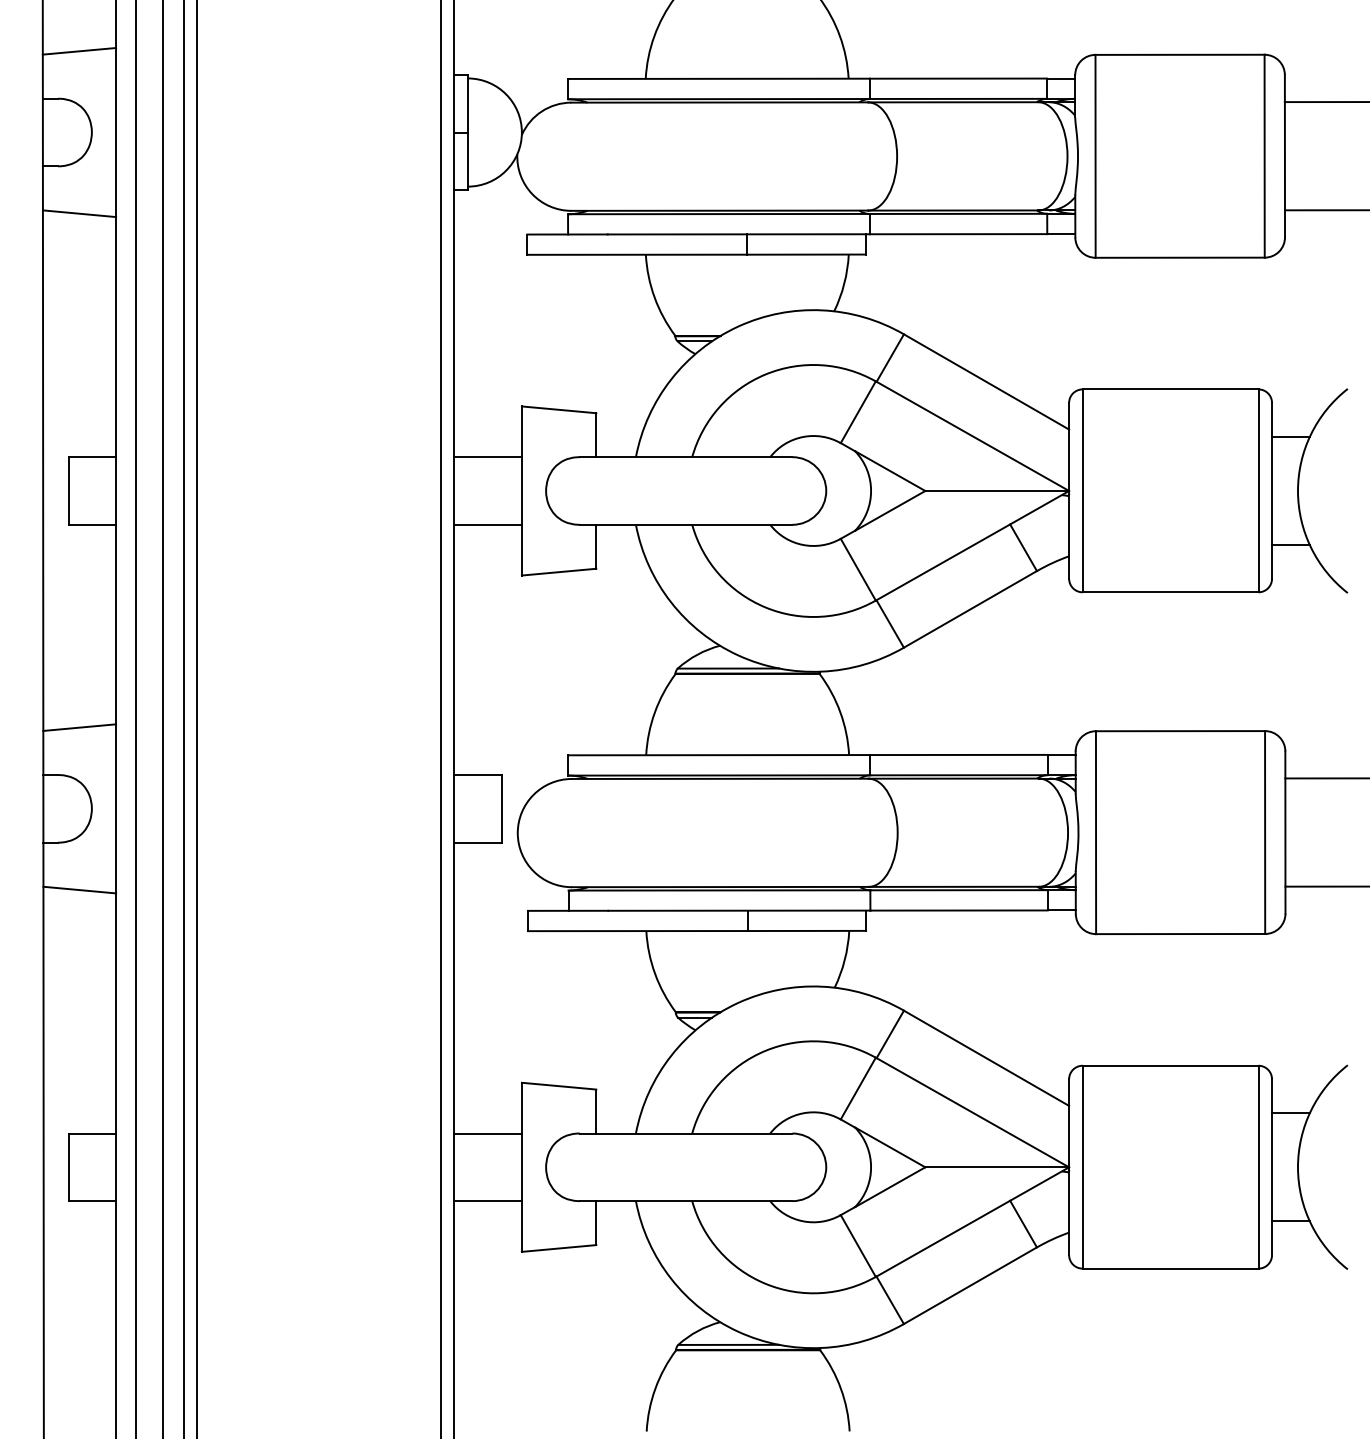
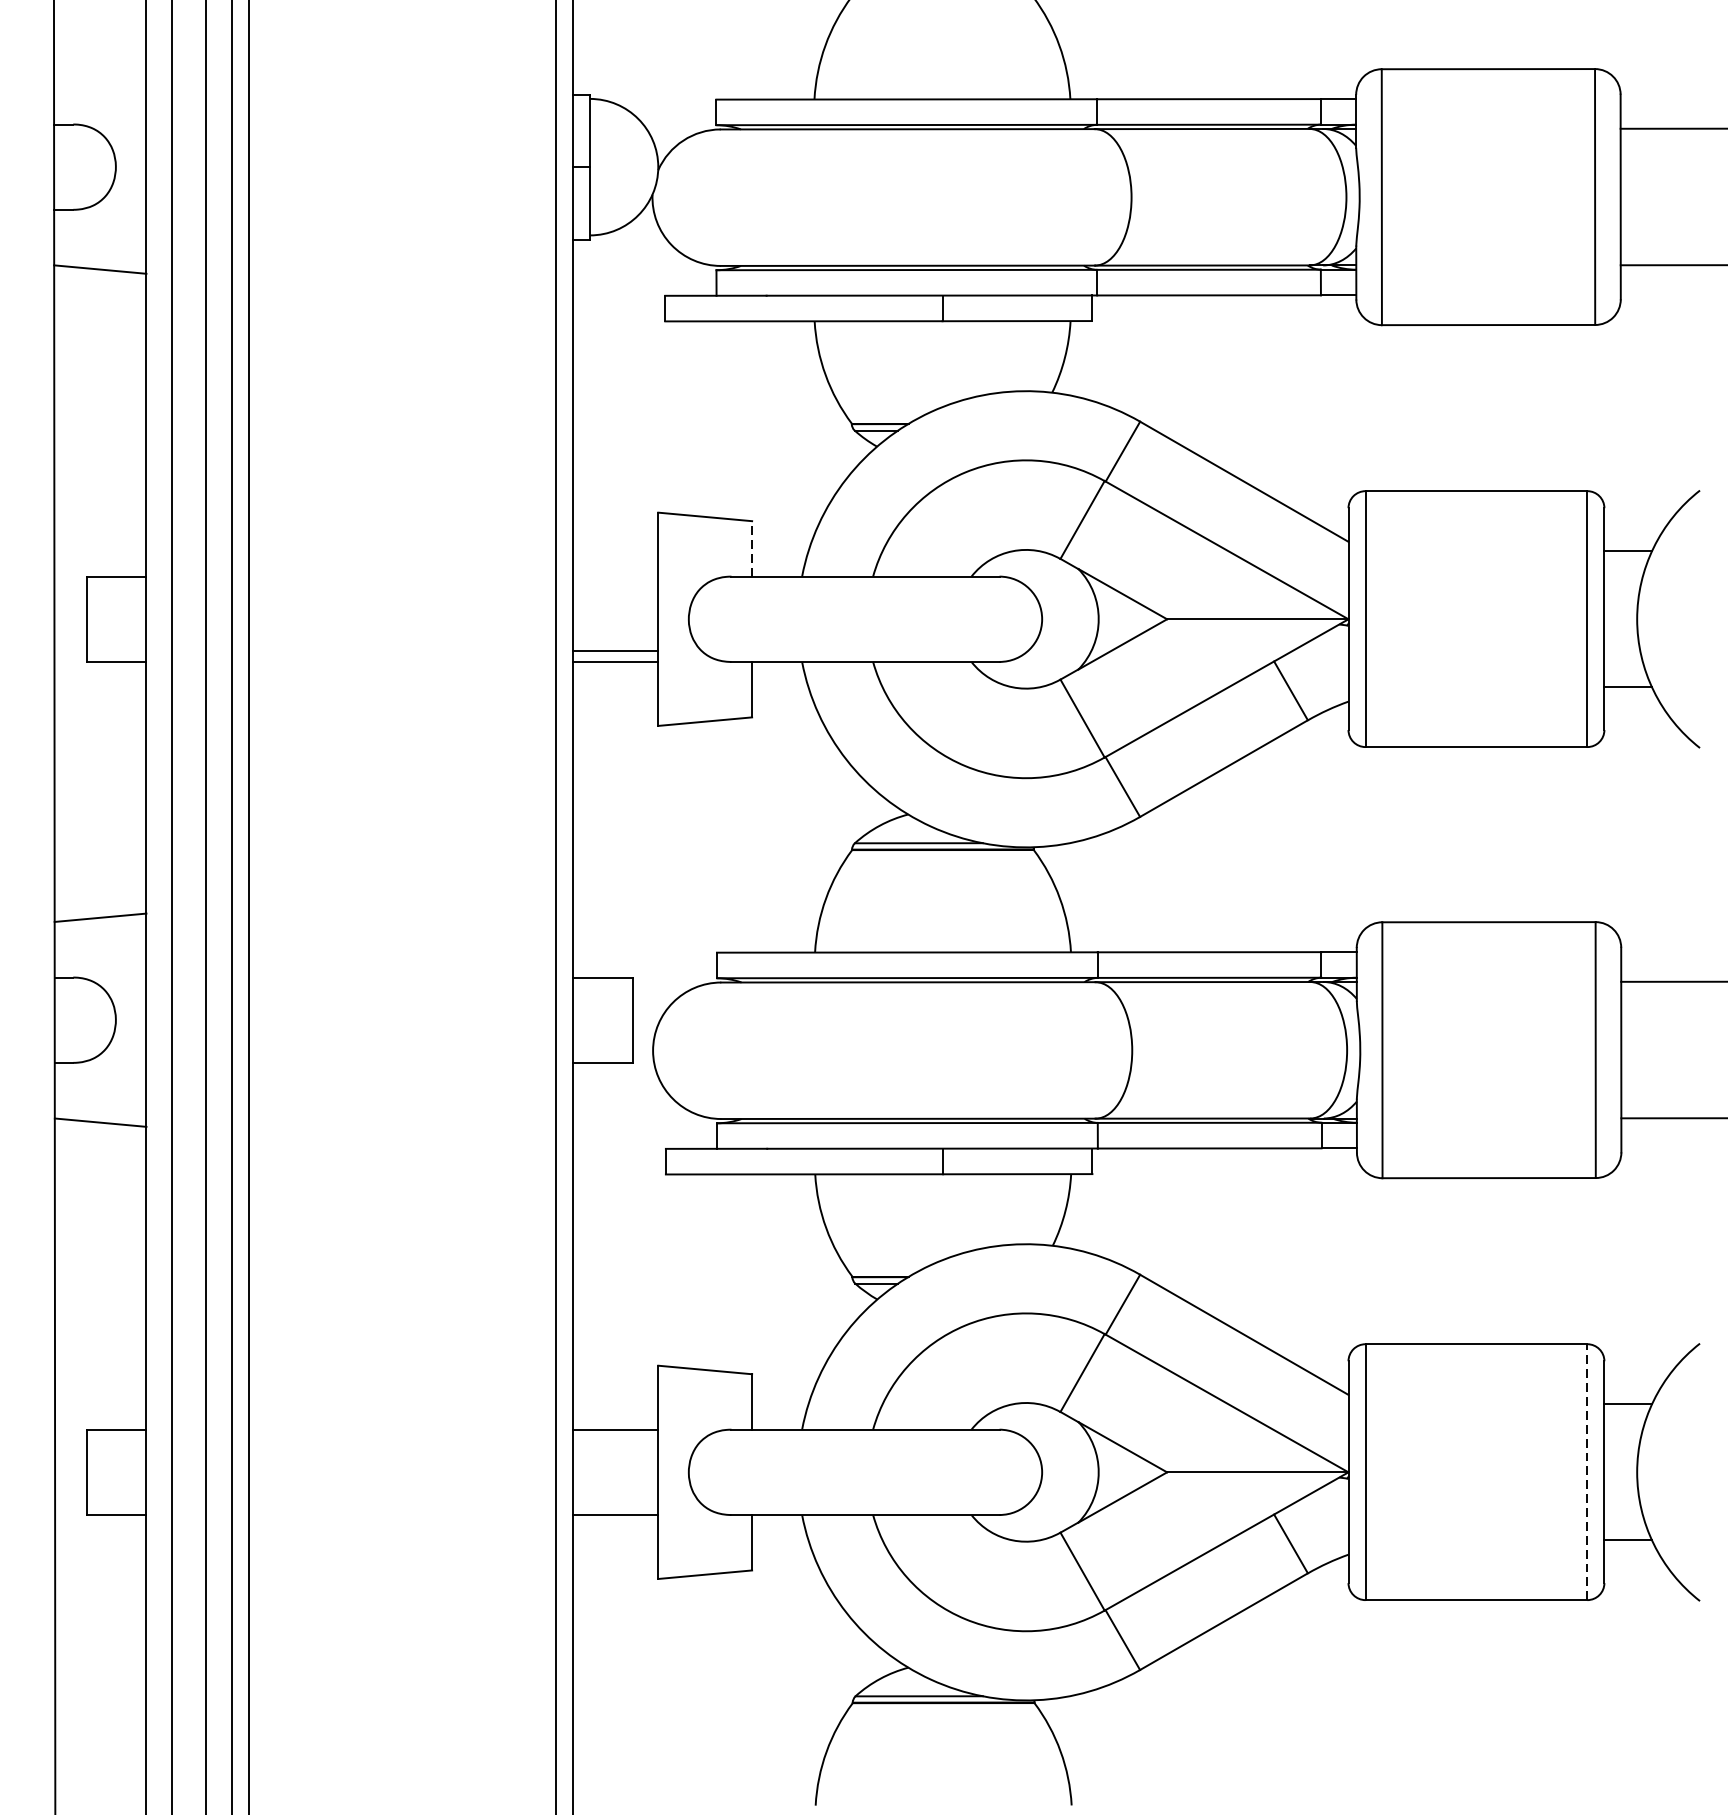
line: (79, 51) -> (100, 64), removed
line: (596, 435) -> (752, 549), solid -> dashed
line: (487, 457) -> (614, 651), moved
line: (1258, 1166) -> (1587, 1471), solid -> dashed

